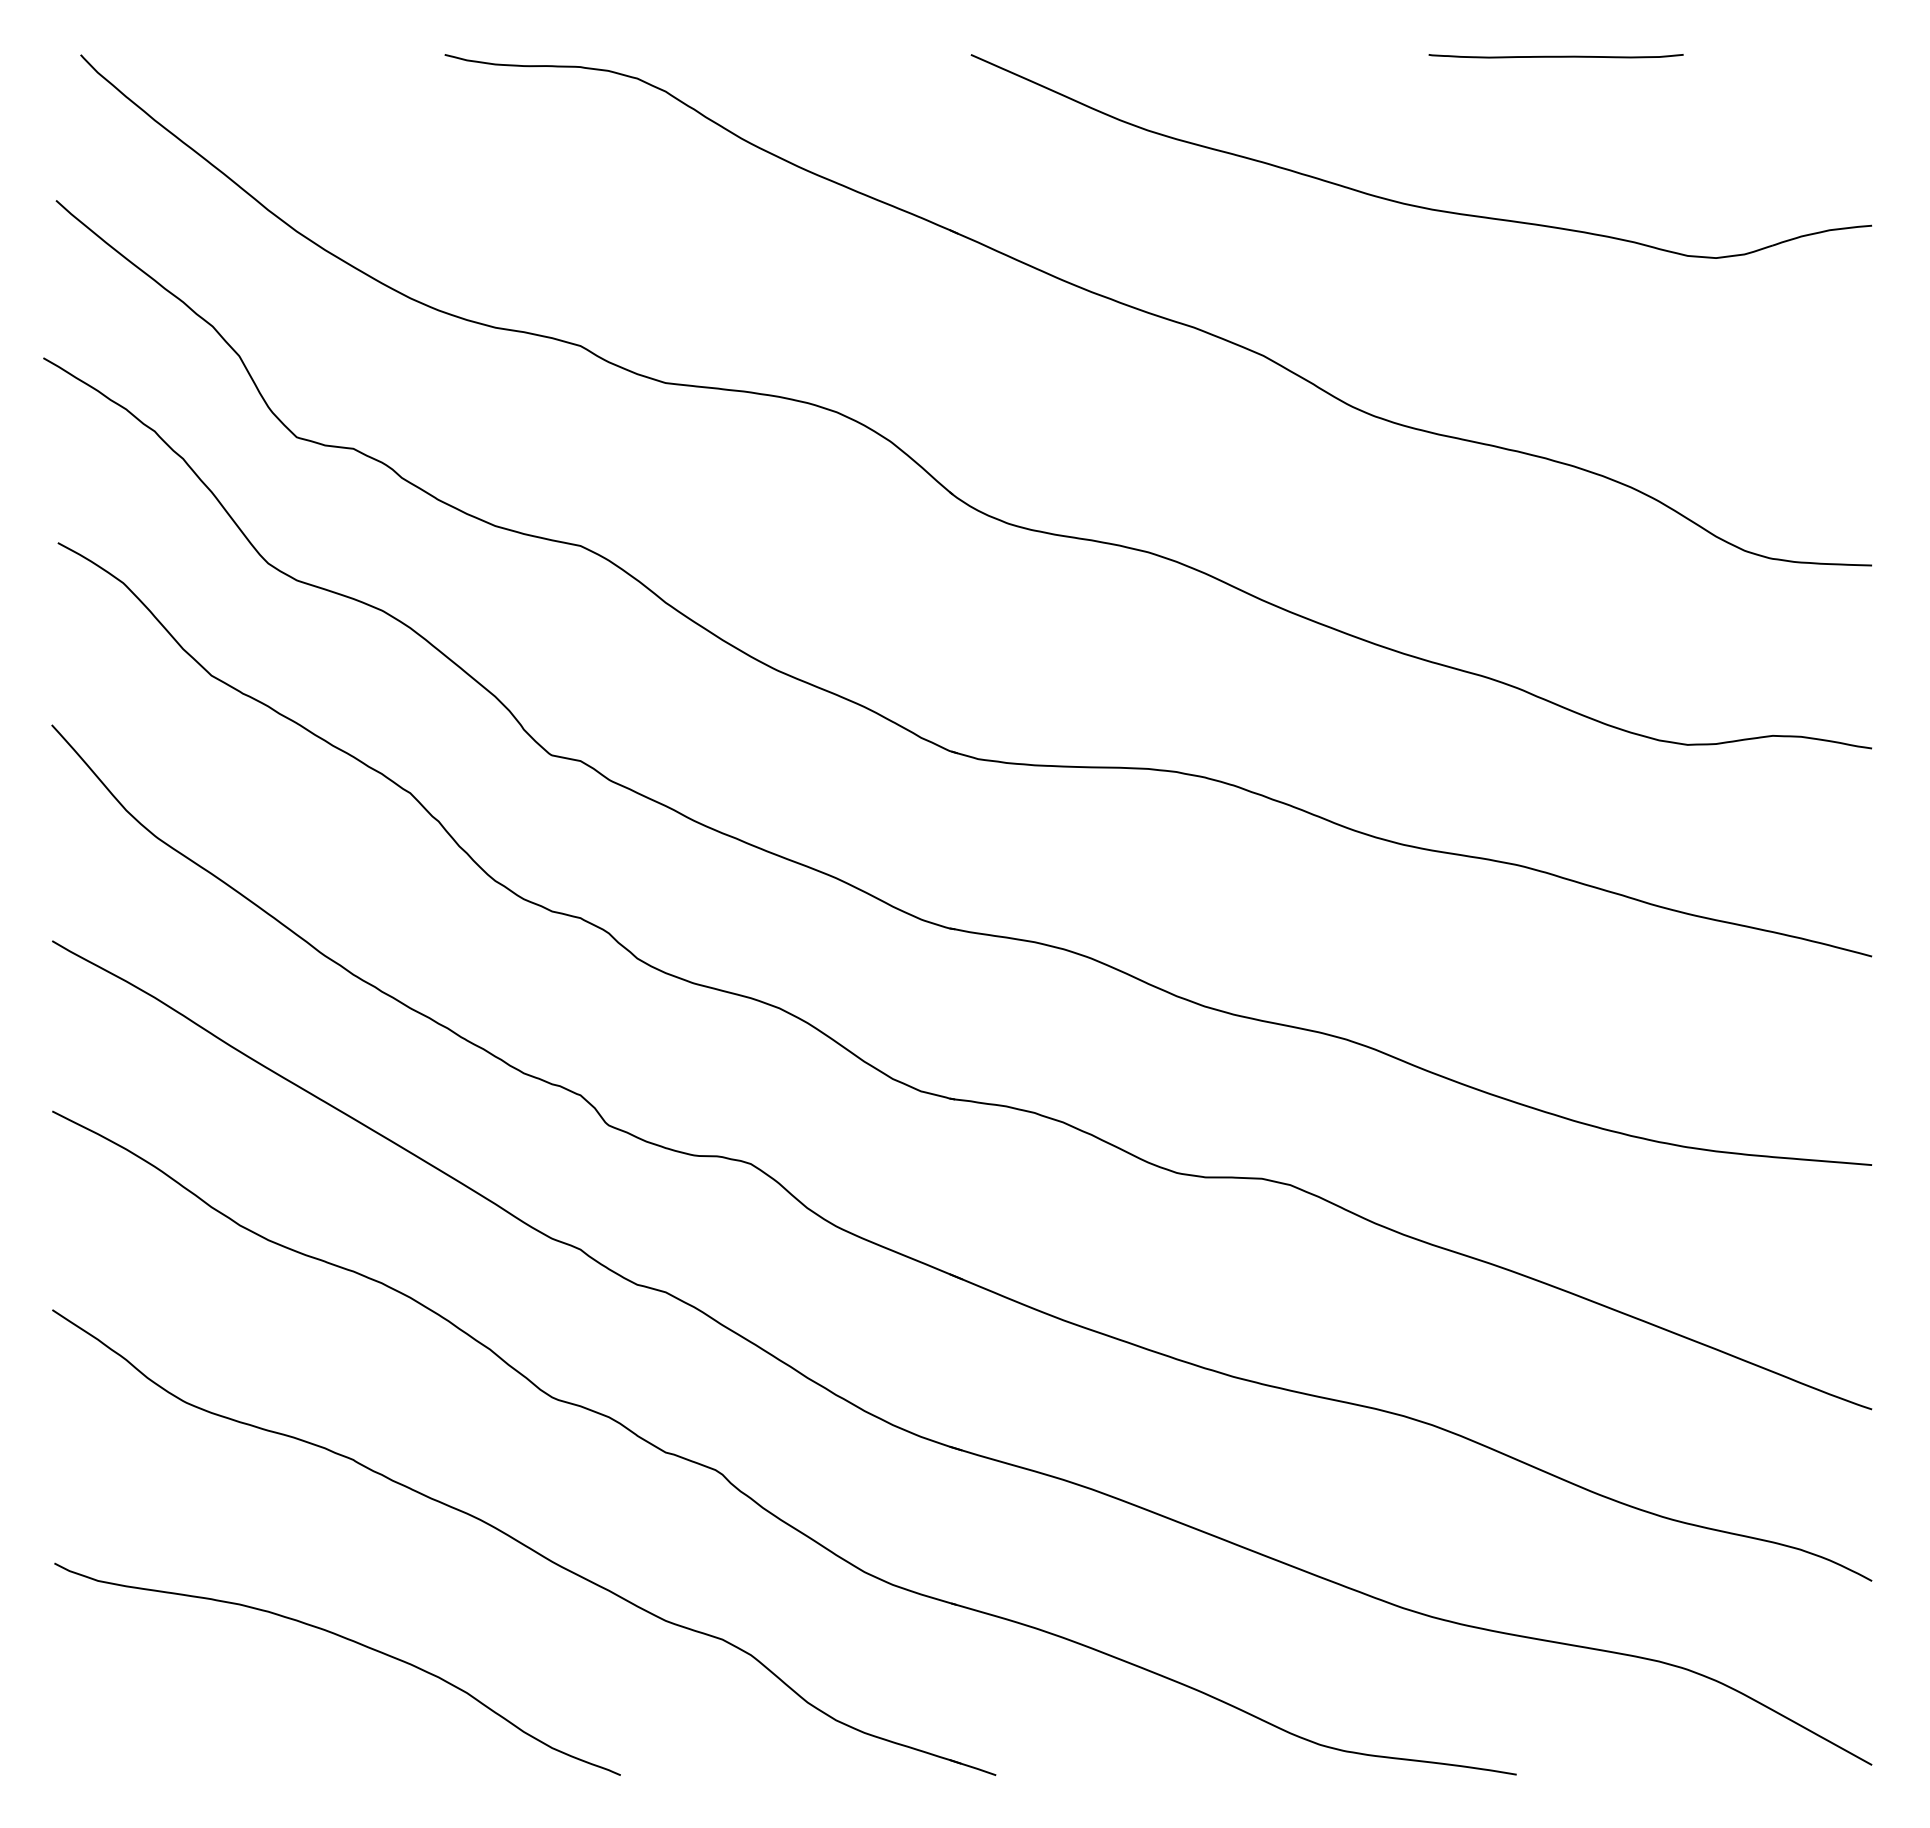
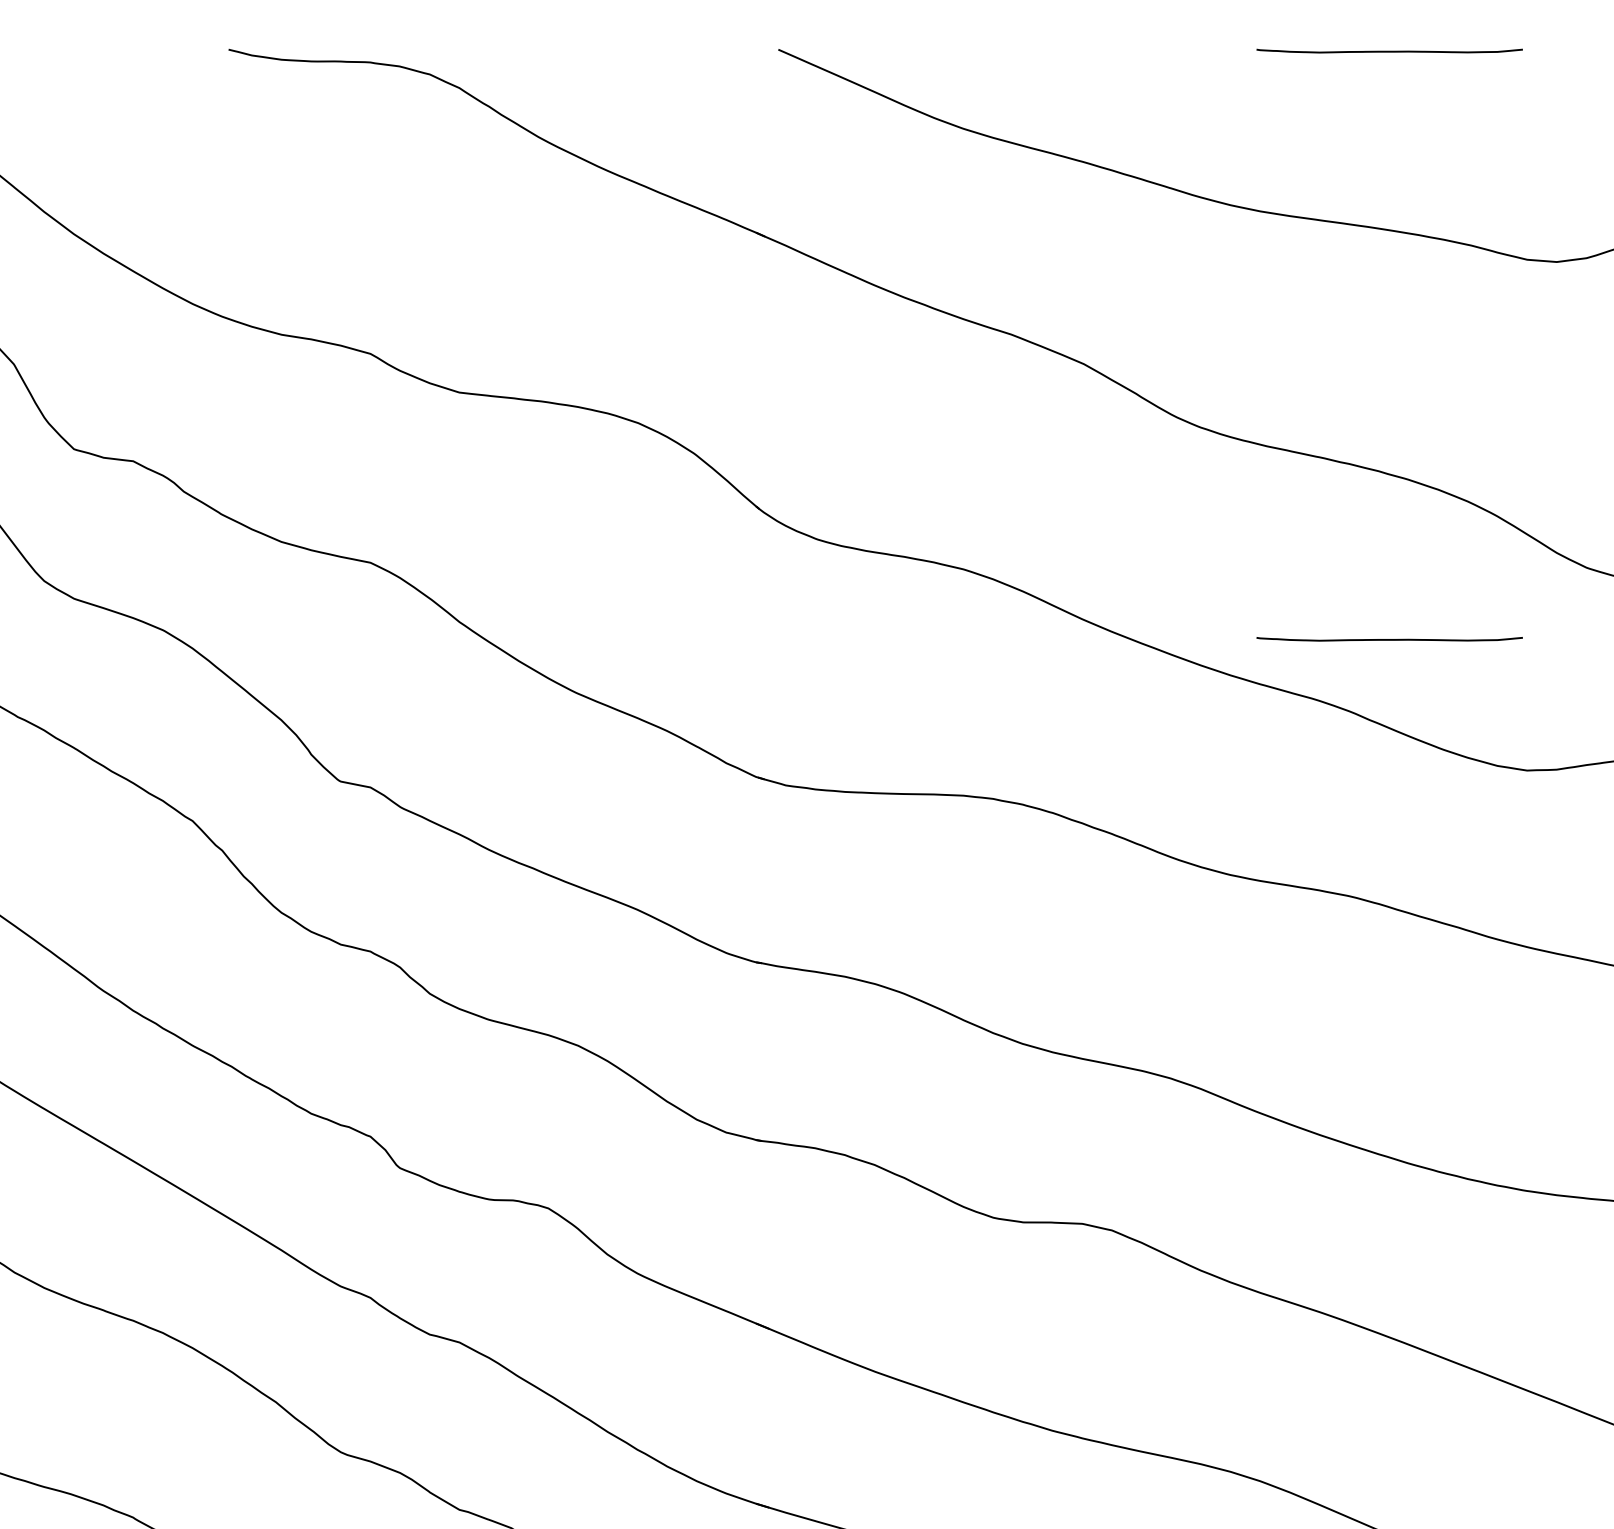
curve: (1555, 619) -> (1389, 639), added

